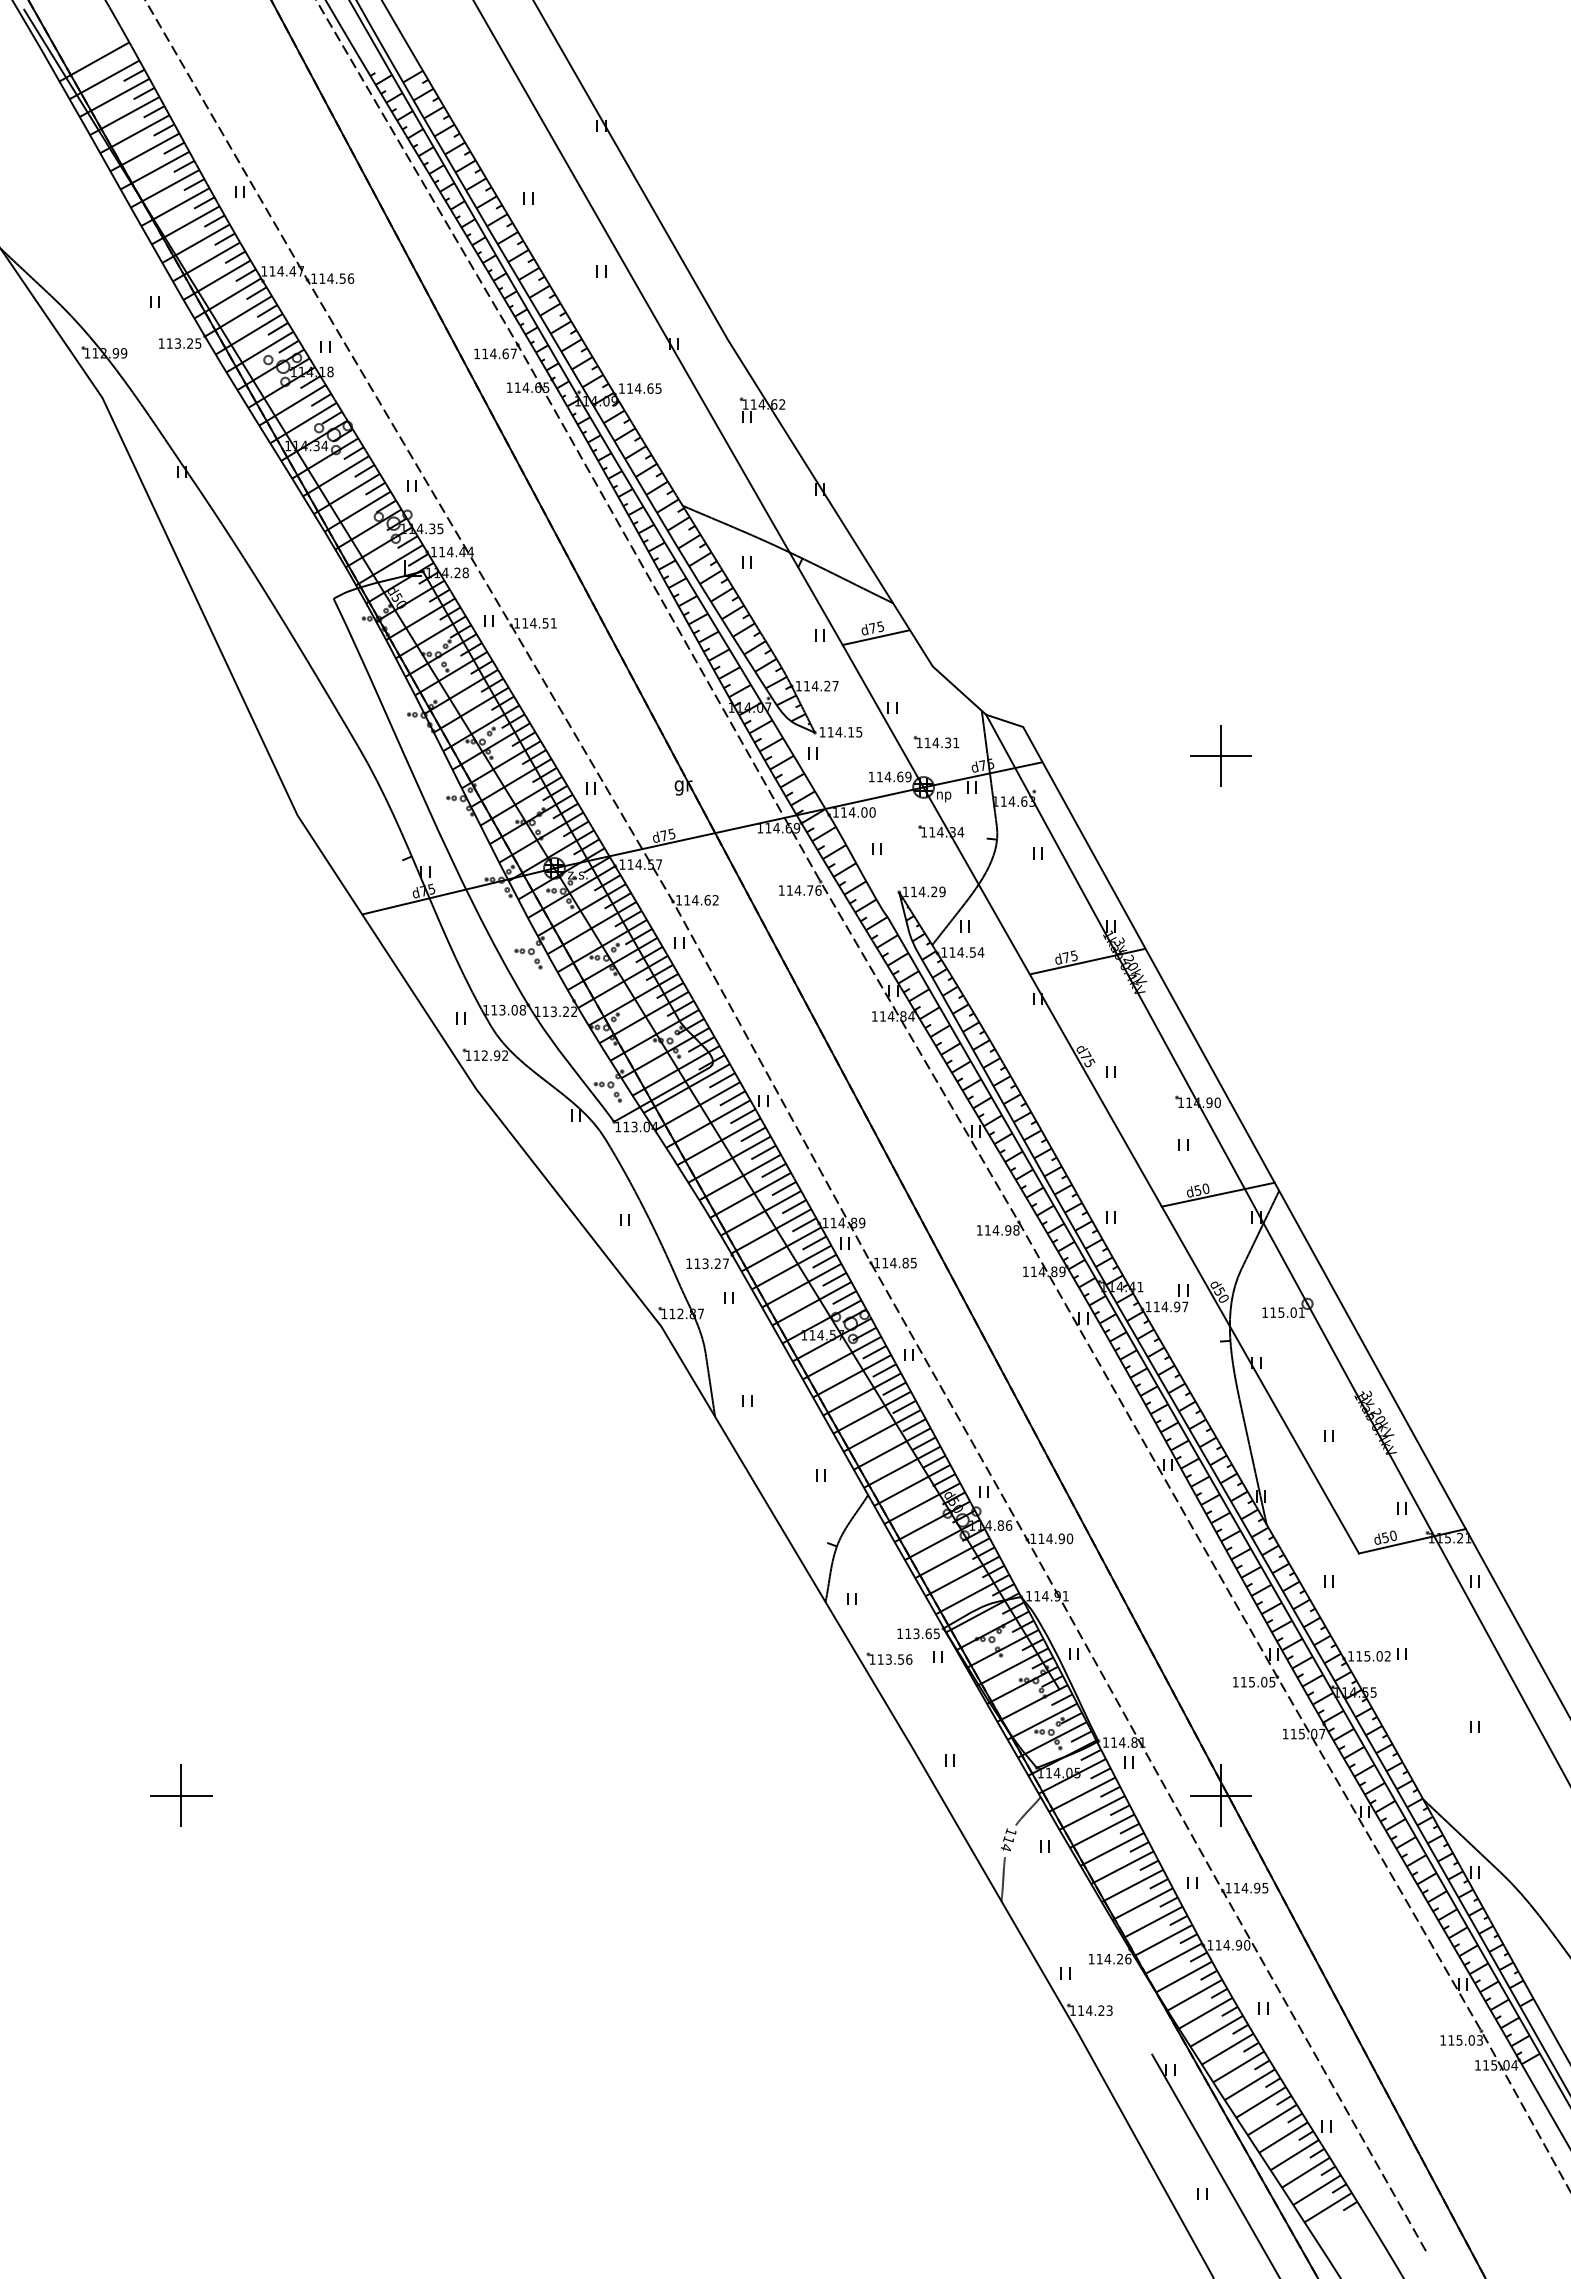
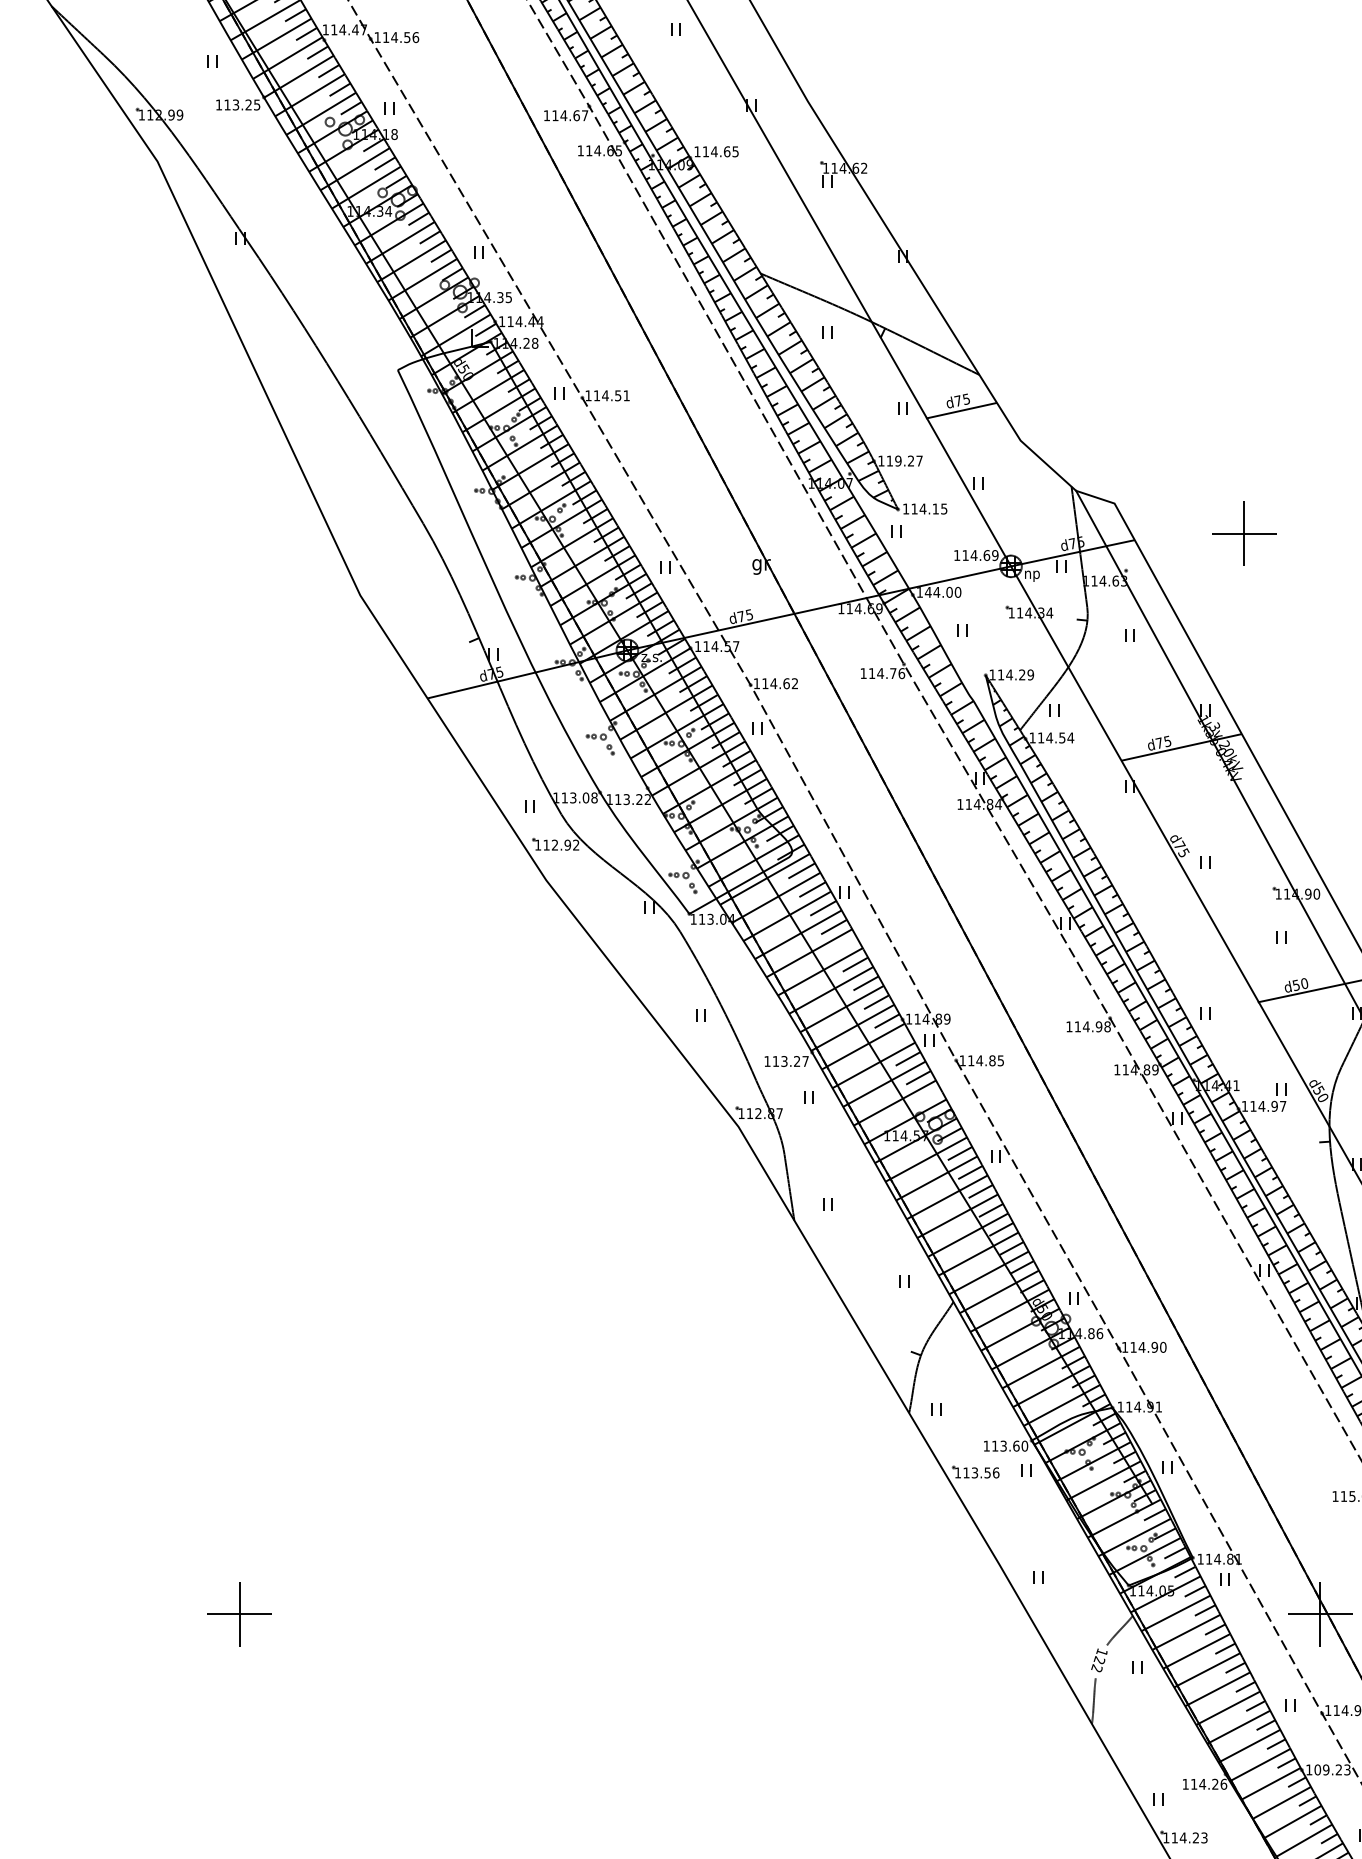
text: (814, 685) -> (897, 460), 114.27 -> 119.27
part: (936, 741) -> (1024, 518), removed
part: (1220, 755) -> (1243, 533), moved
text: (843, 812) -> (927, 592), 114.00 -> 144.00
line: (763, 1152) -> (844, 945), removed
line: (814, 1242) -> (897, 1039), removed
line: (844, 1297) -> (928, 1096), removed
text: (936, 1633) -> (1024, 1445), 113.65 -> 113.60
text: (1007, 1843) -> (1098, 1664), 114 -> 122
text: (1232, 1945) -> (1332, 1770), 114.90 -> 109.23

